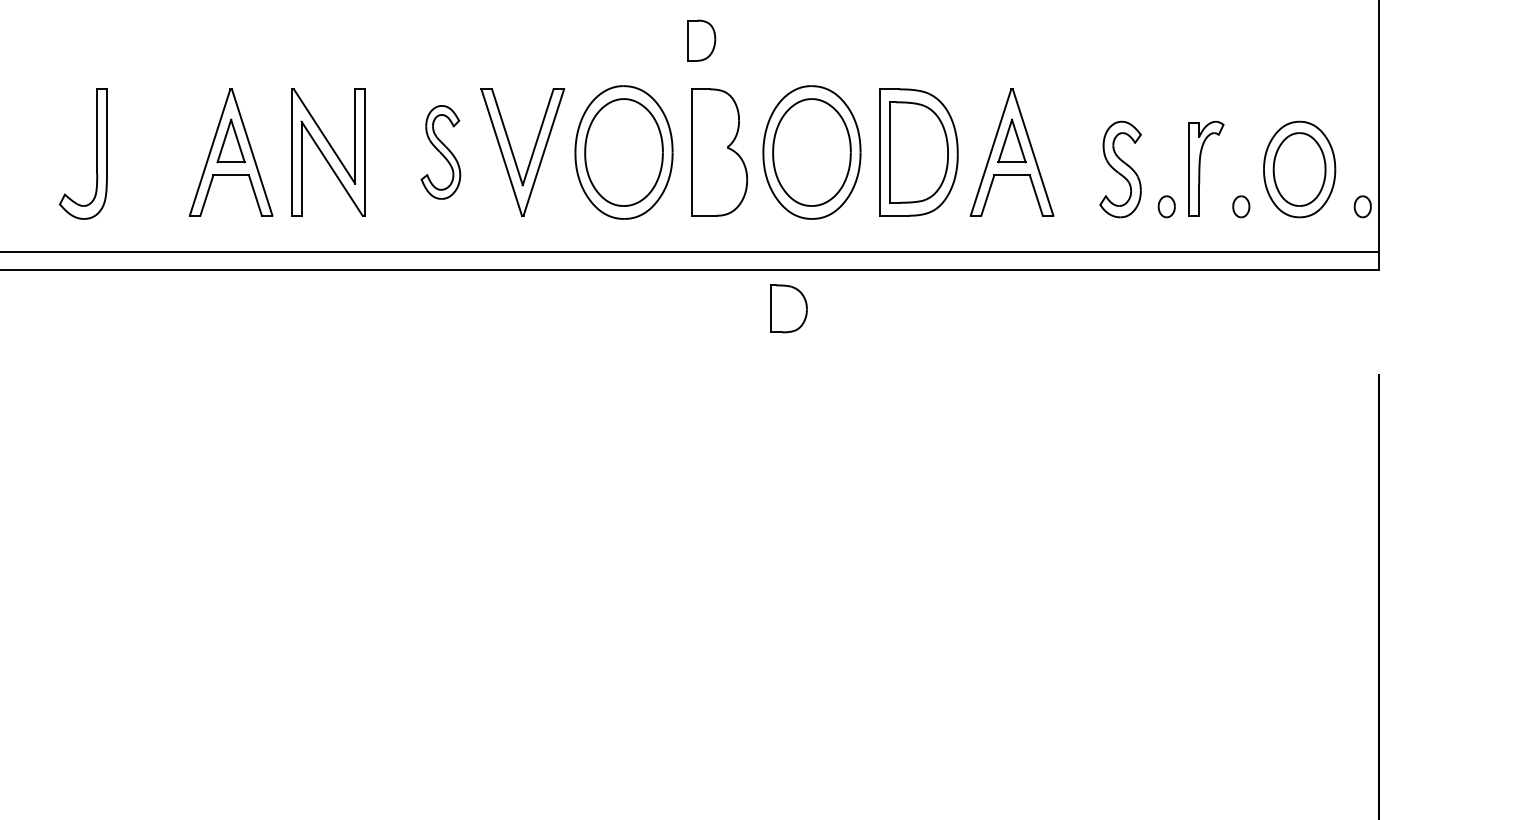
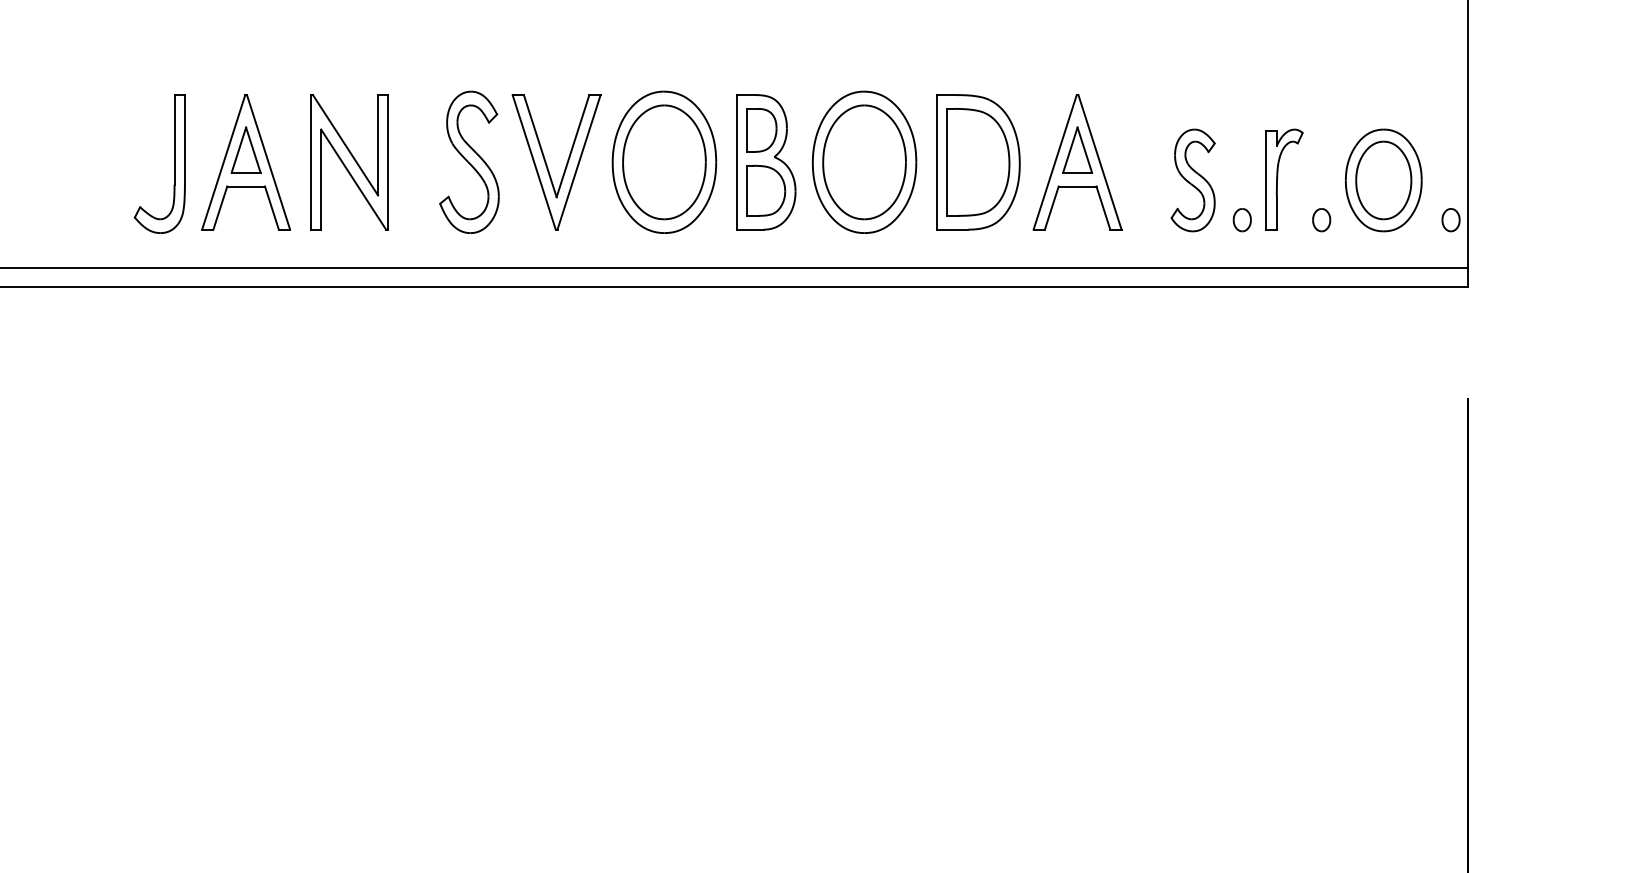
part: (701, 40) -> (761, 130), moved
part: (440, 151) -> (469, 161), size x1.43
part: (97, 153) -> (174, 163), moved
part: (789, 308) -> (766, 190), moved

